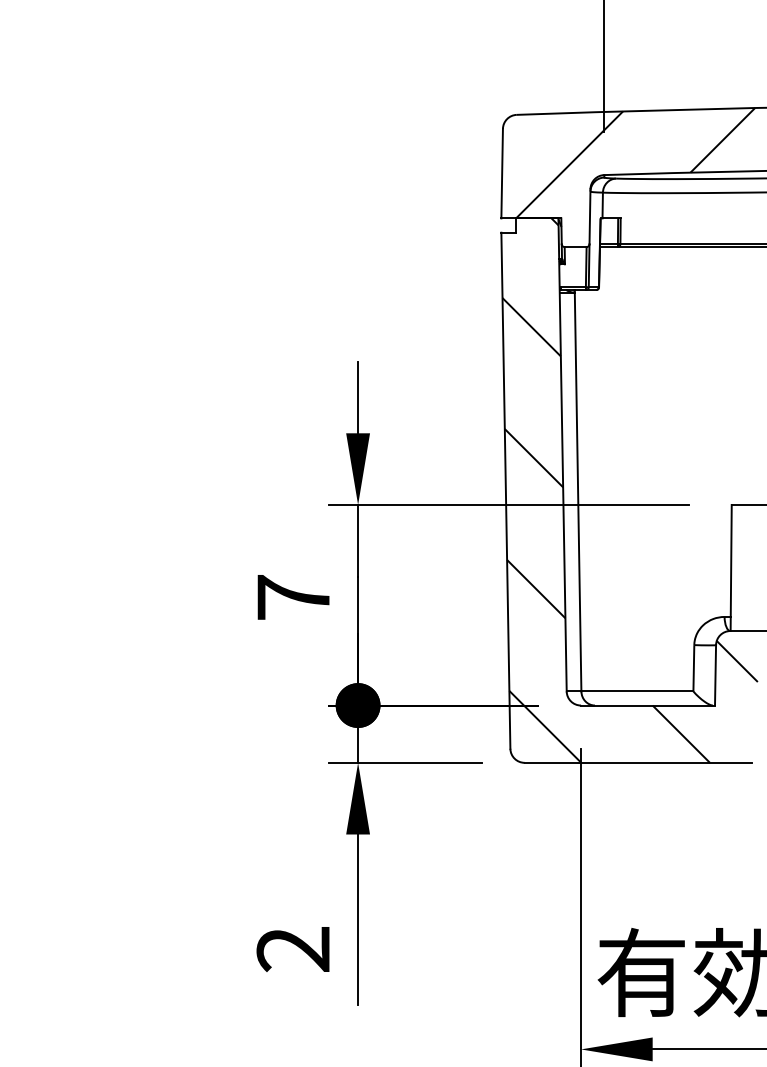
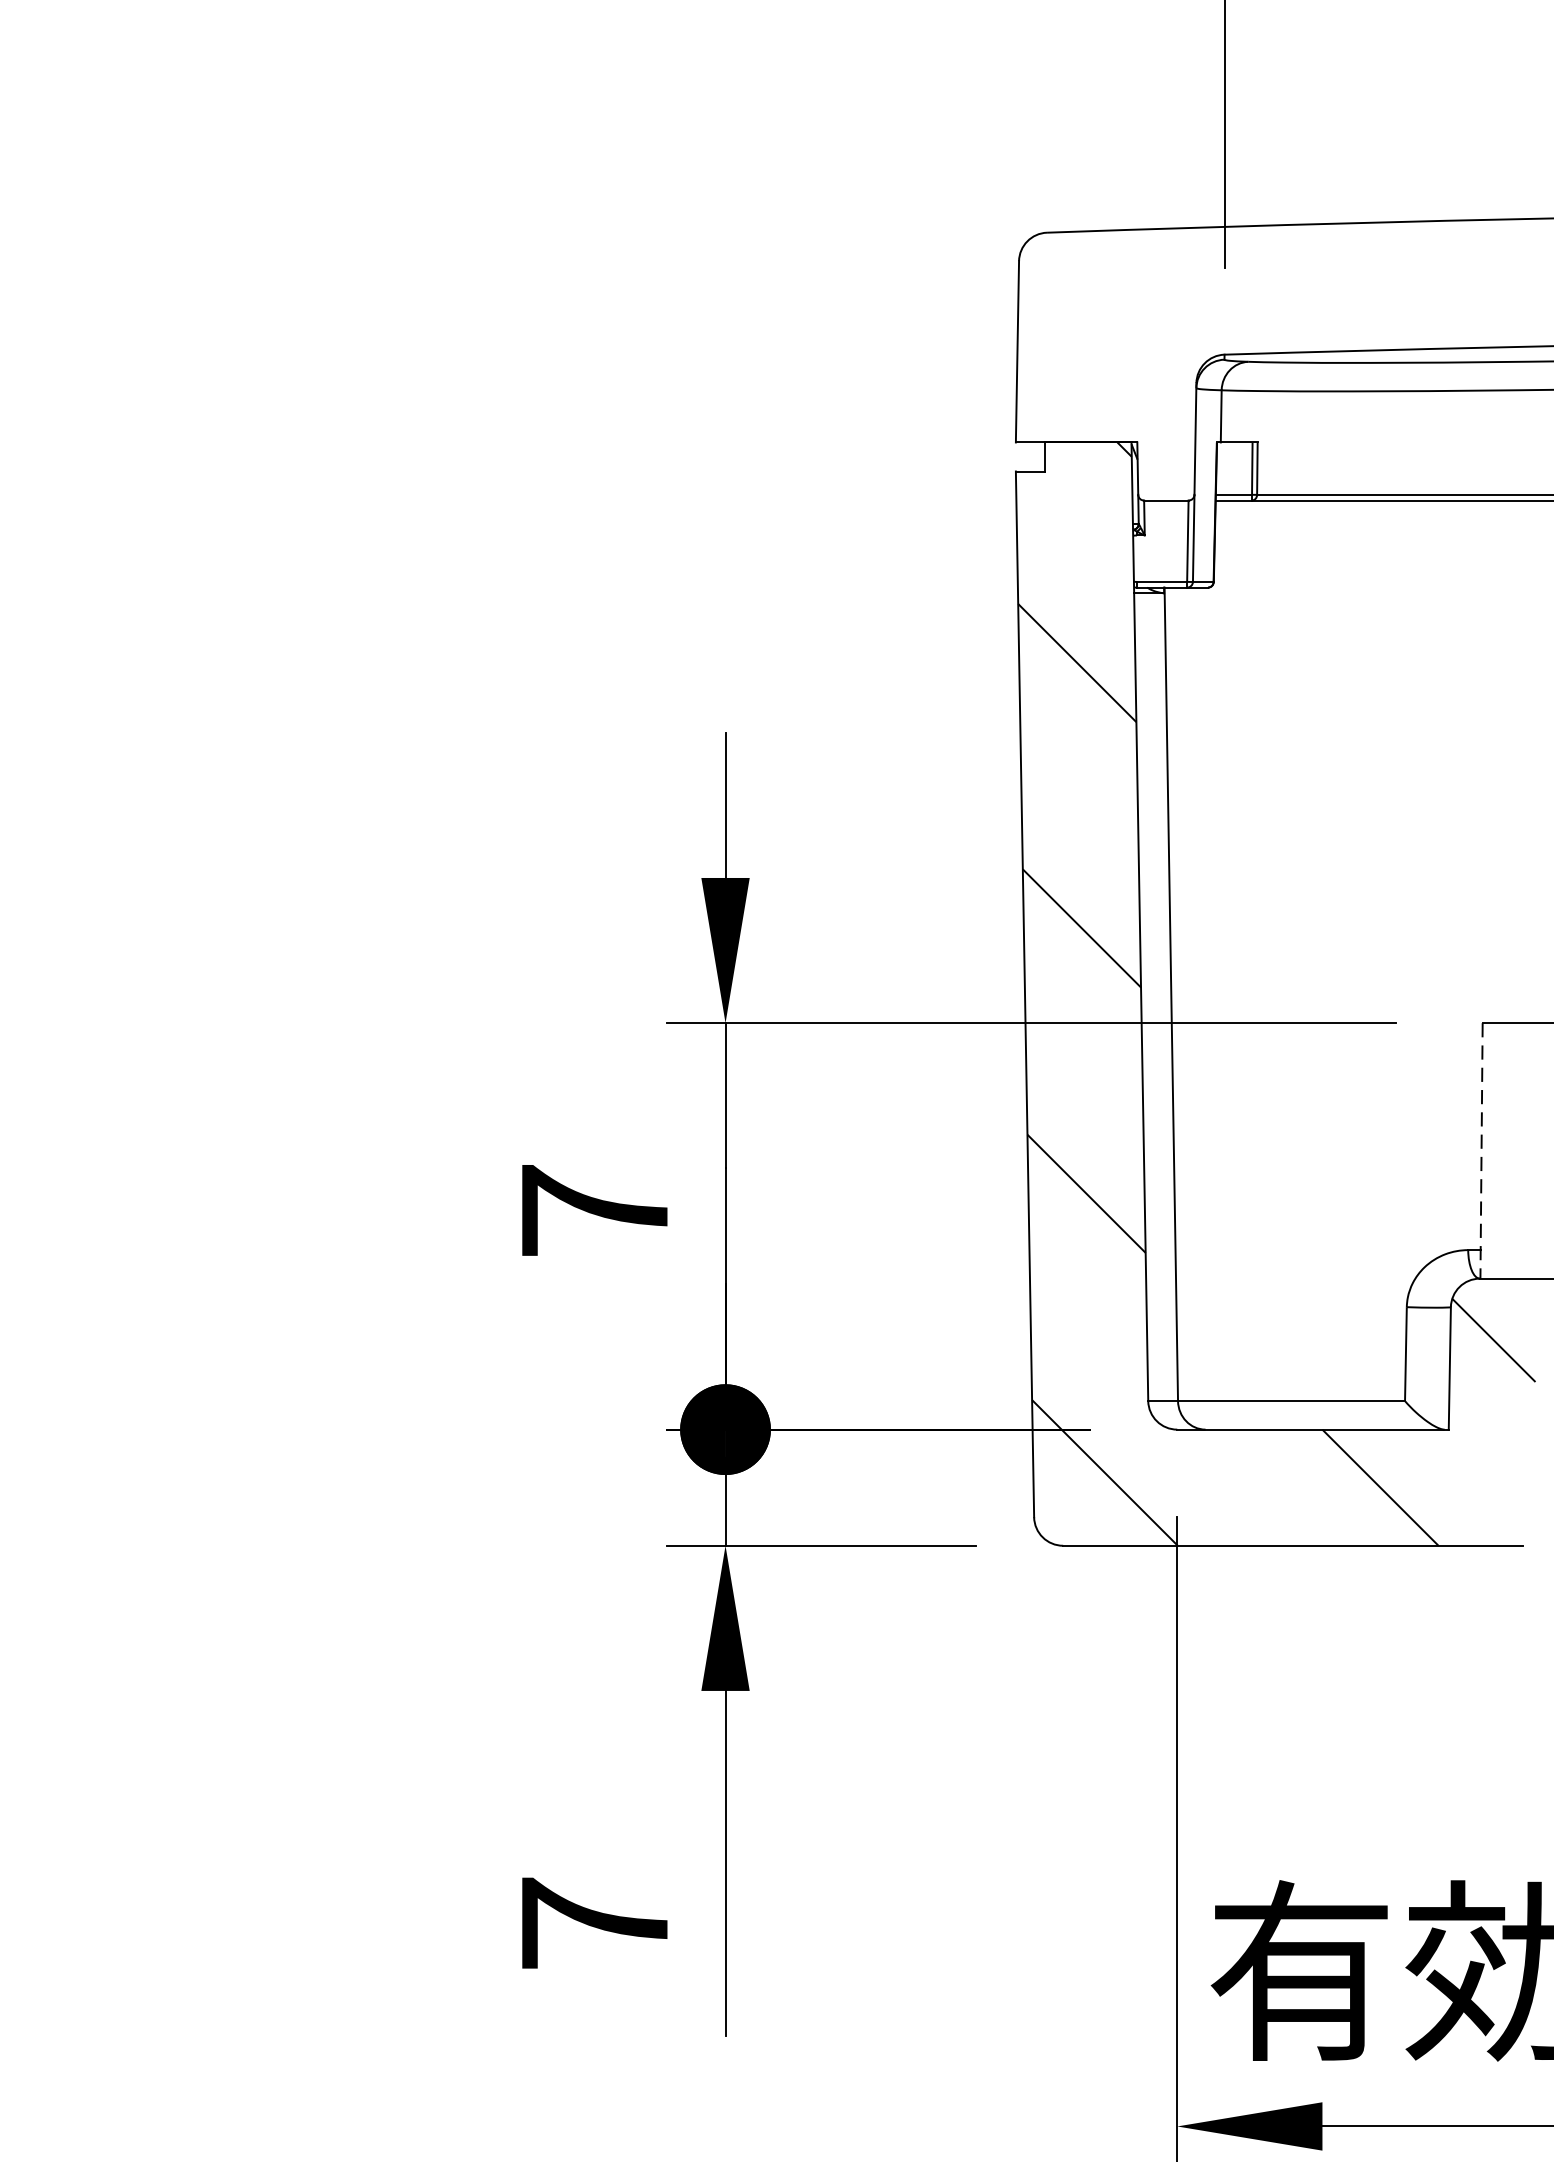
hatch: (635, 163) -> (1287, 331), removed
line: (731, 568) -> (1482, 1151), solid -> dashed
text: (292, 948) -> (592, 1921), 2 -> 7

